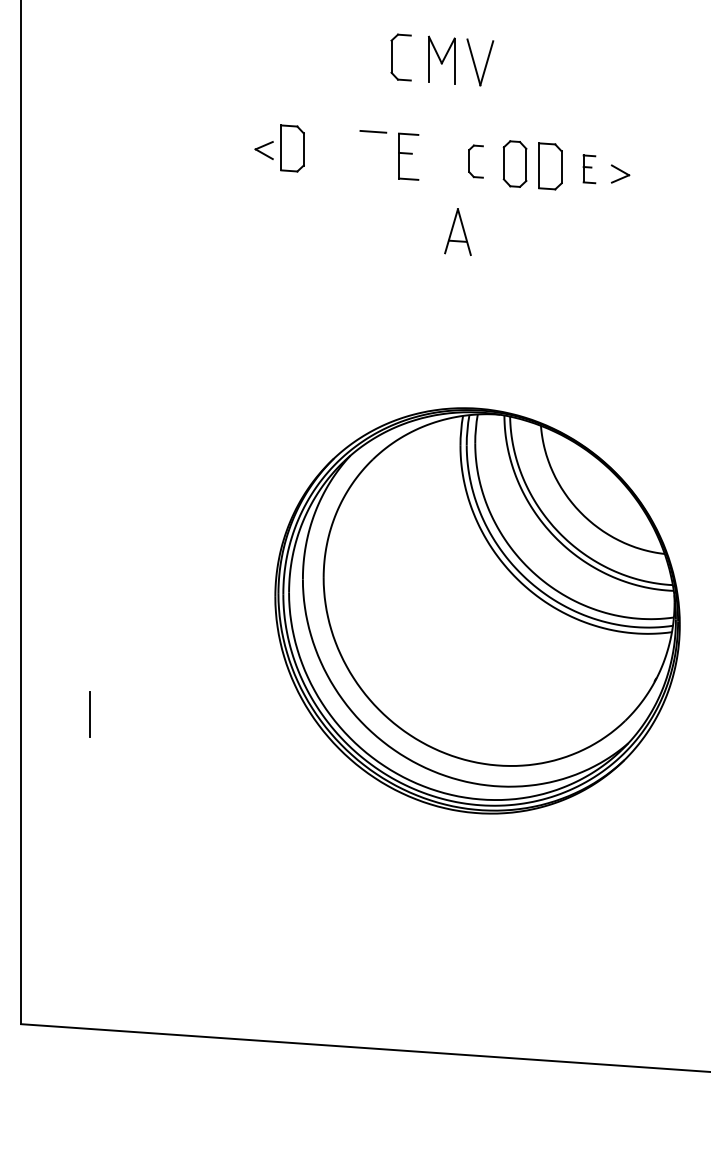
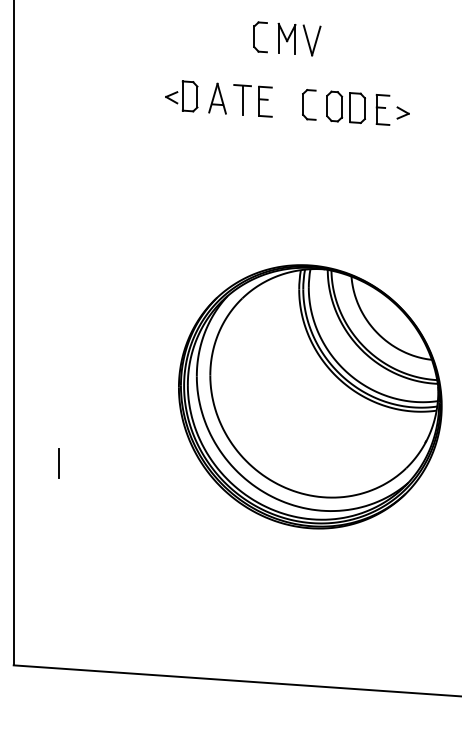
line: (373, 153) -> (242, 99), added
part: (476, 160) -> (309, 104), size x1.43
part: (588, 168) -> (382, 109), size x1.67
part: (457, 231) -> (217, 98), moved

